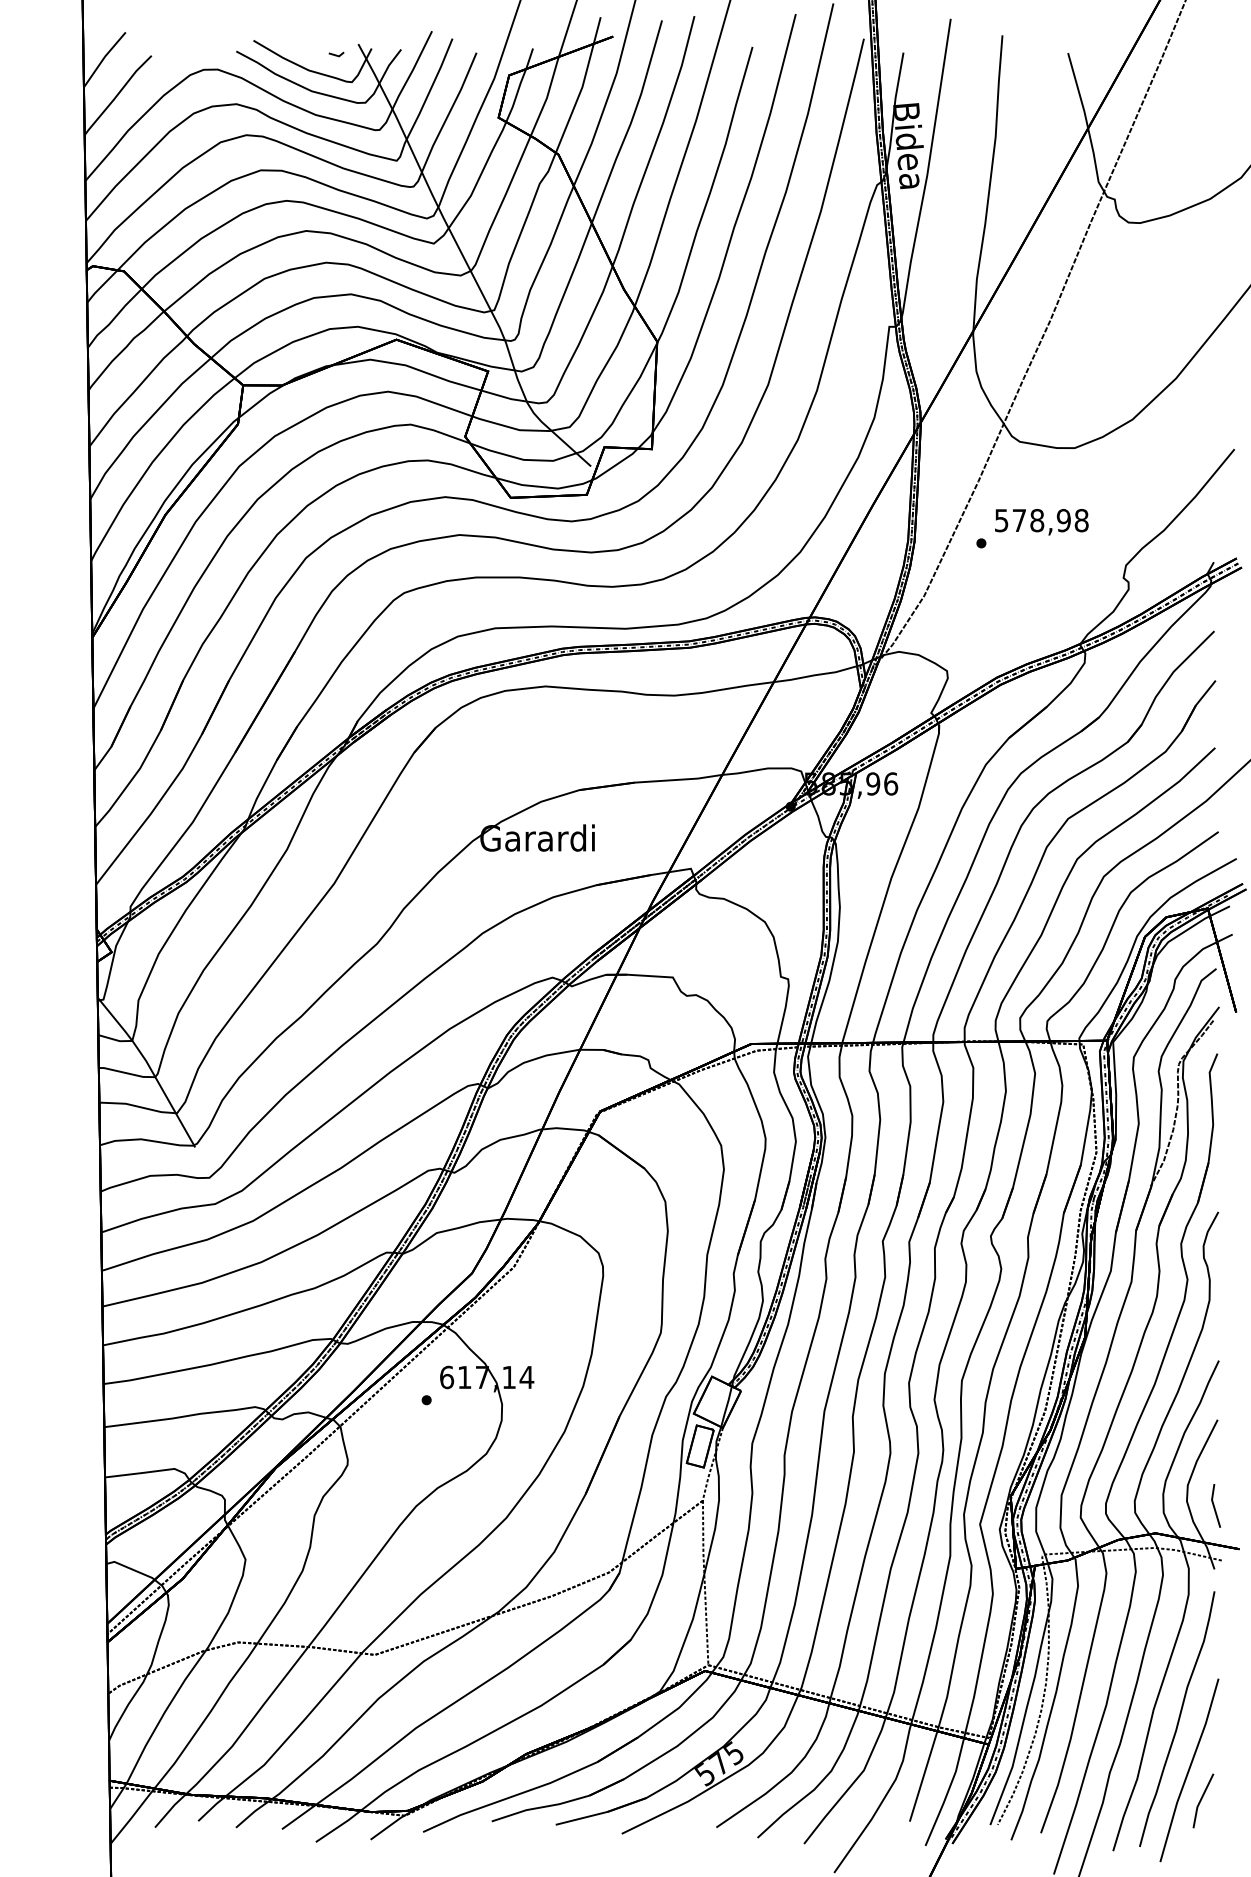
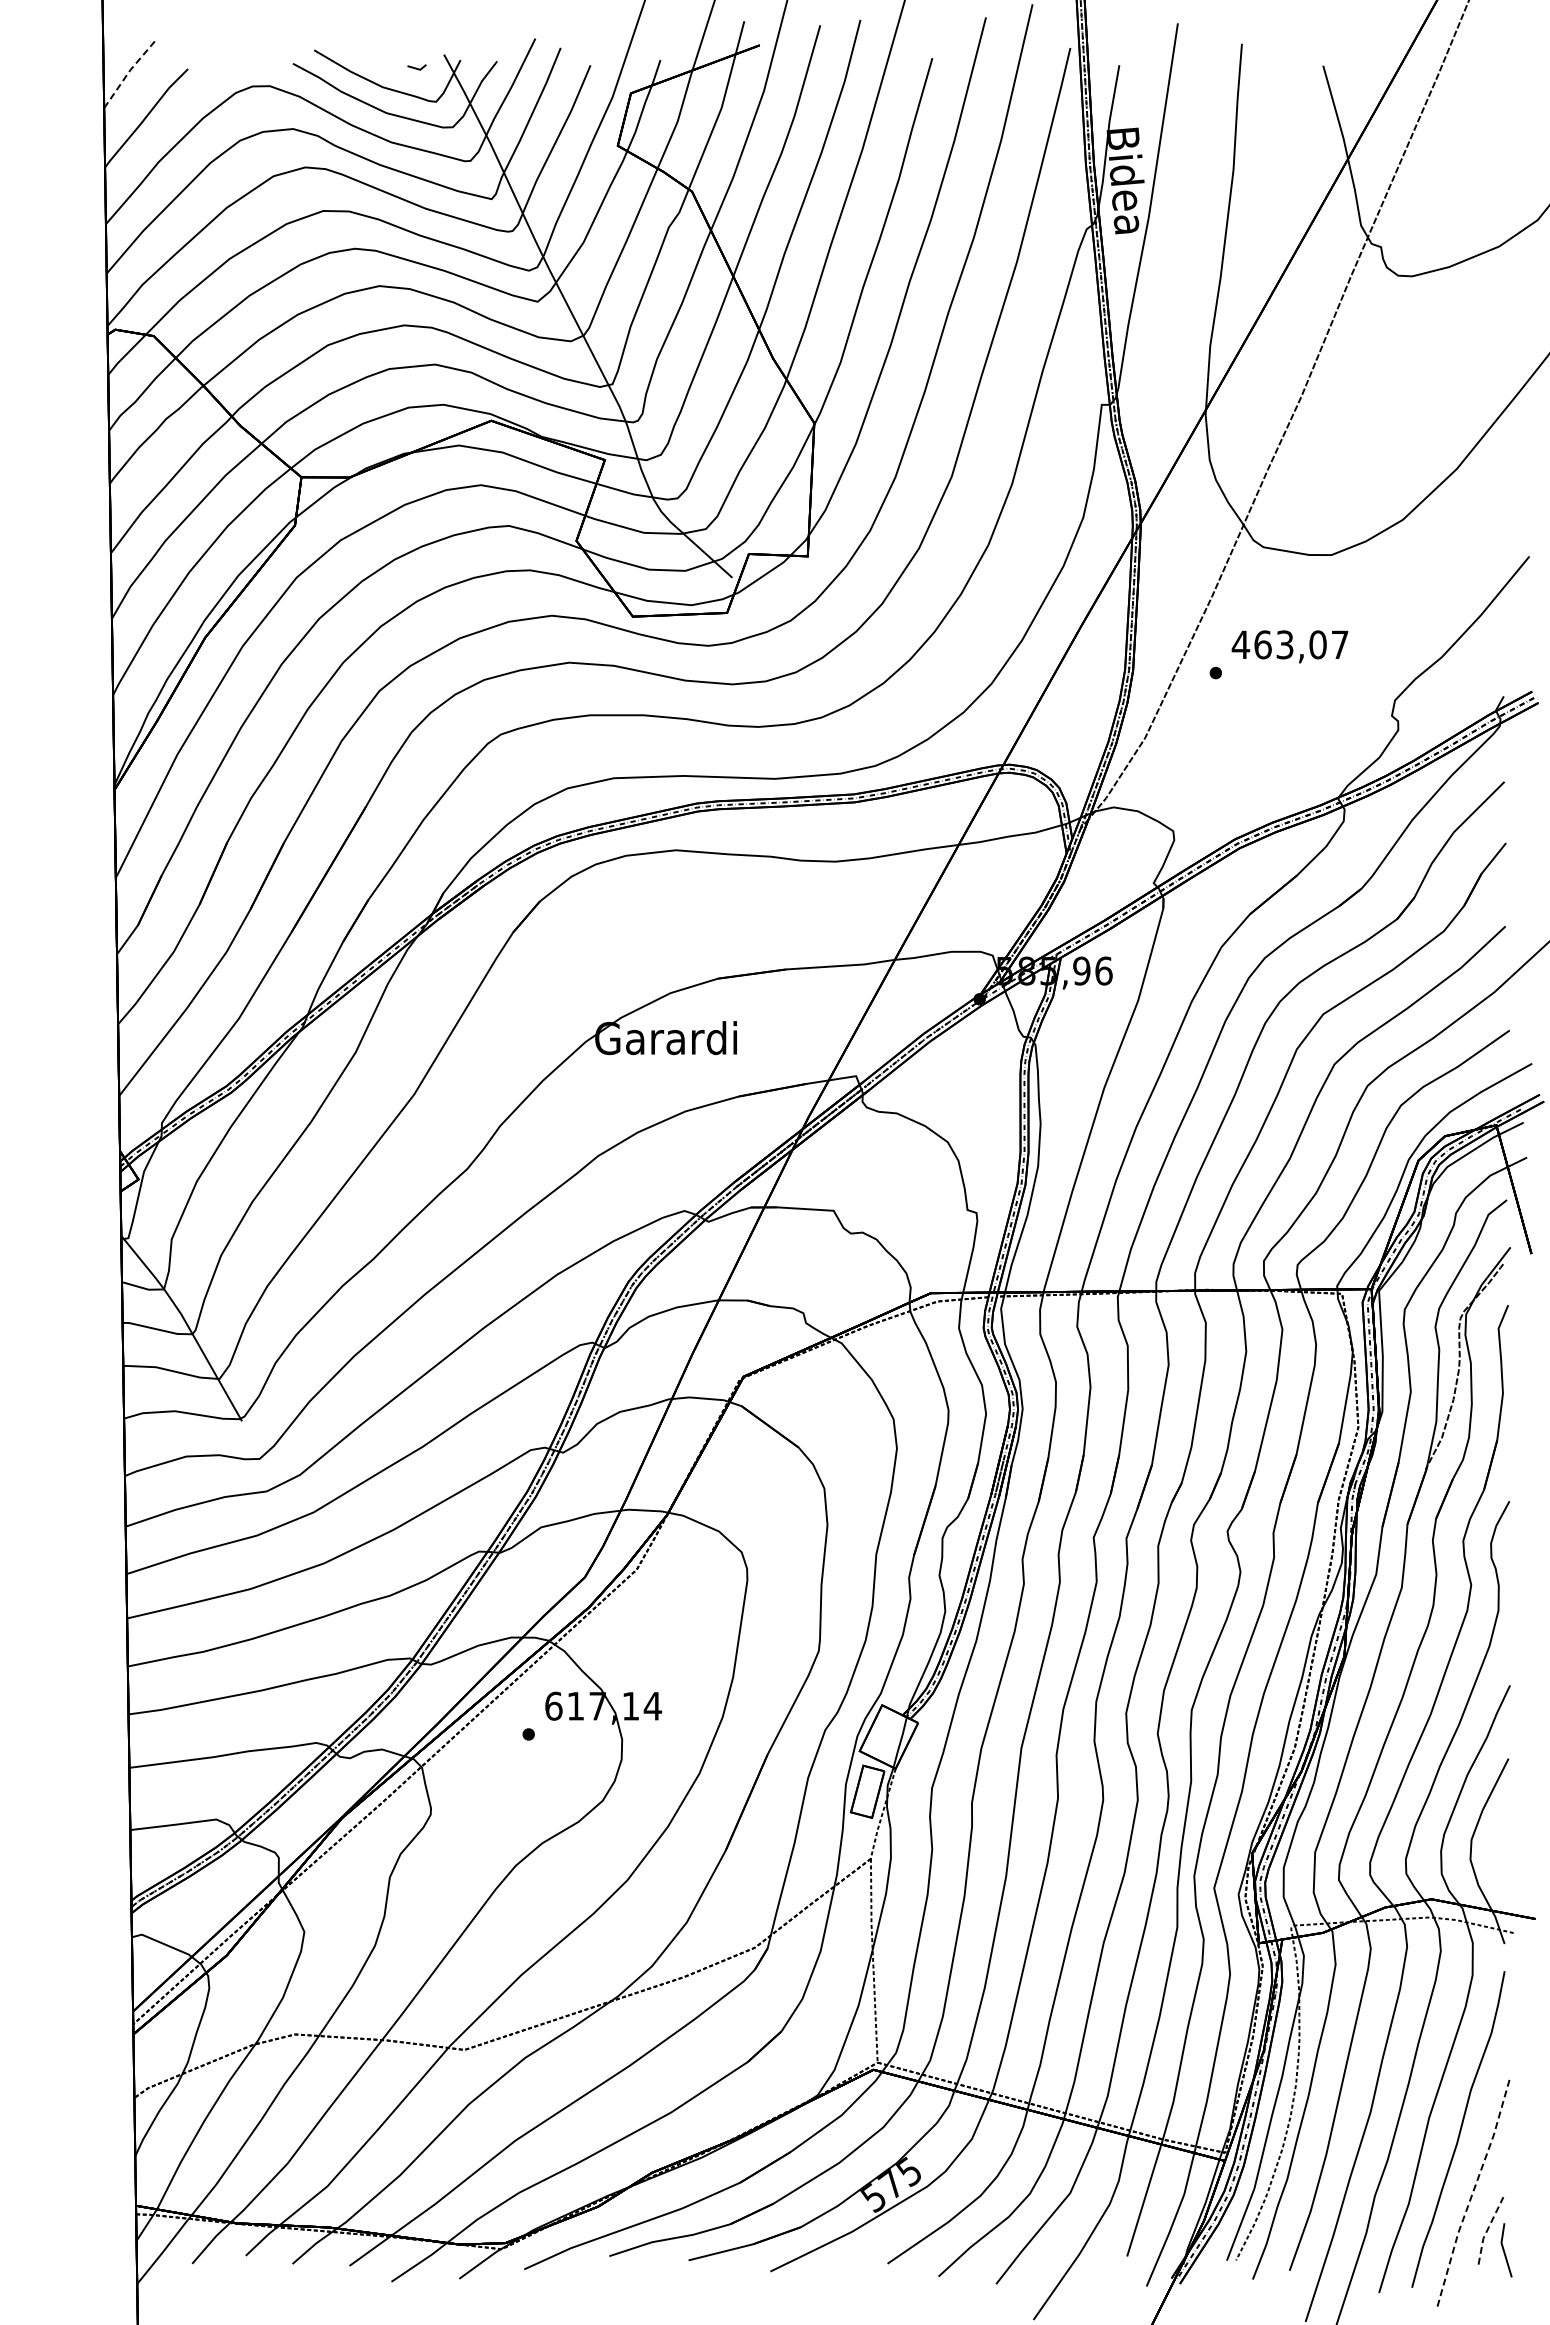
line: (103, 58) -> (128, 72), solid -> dashed
text: (1040, 520) -> (1289, 644), 578,98 -> 463,07
line: (1214, 1506) -> (1504, 2250), moved
line: (1188, 1770) -> (1472, 2192), solid -> dashed
line: (1200, 1800) -> (1487, 2230), solid -> dashed

